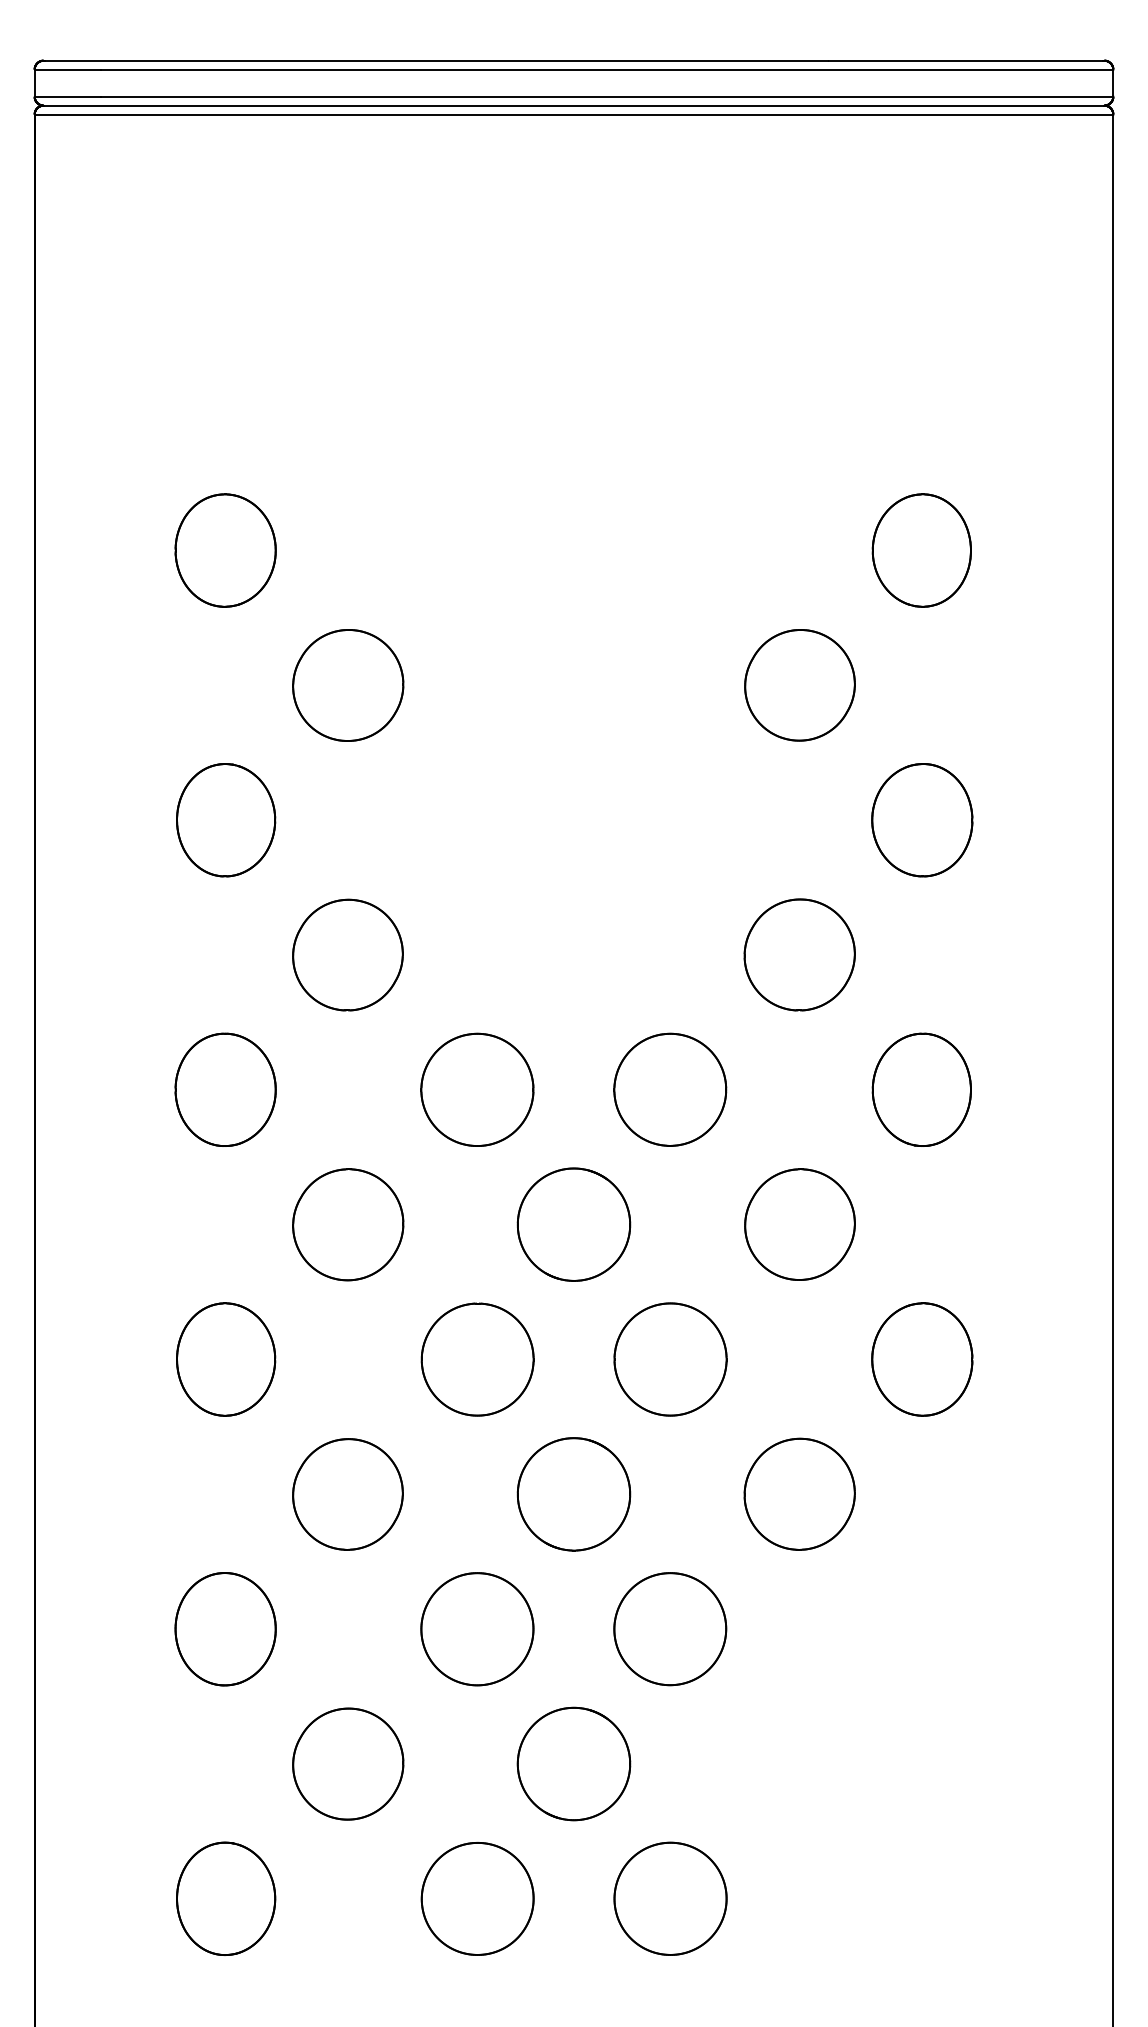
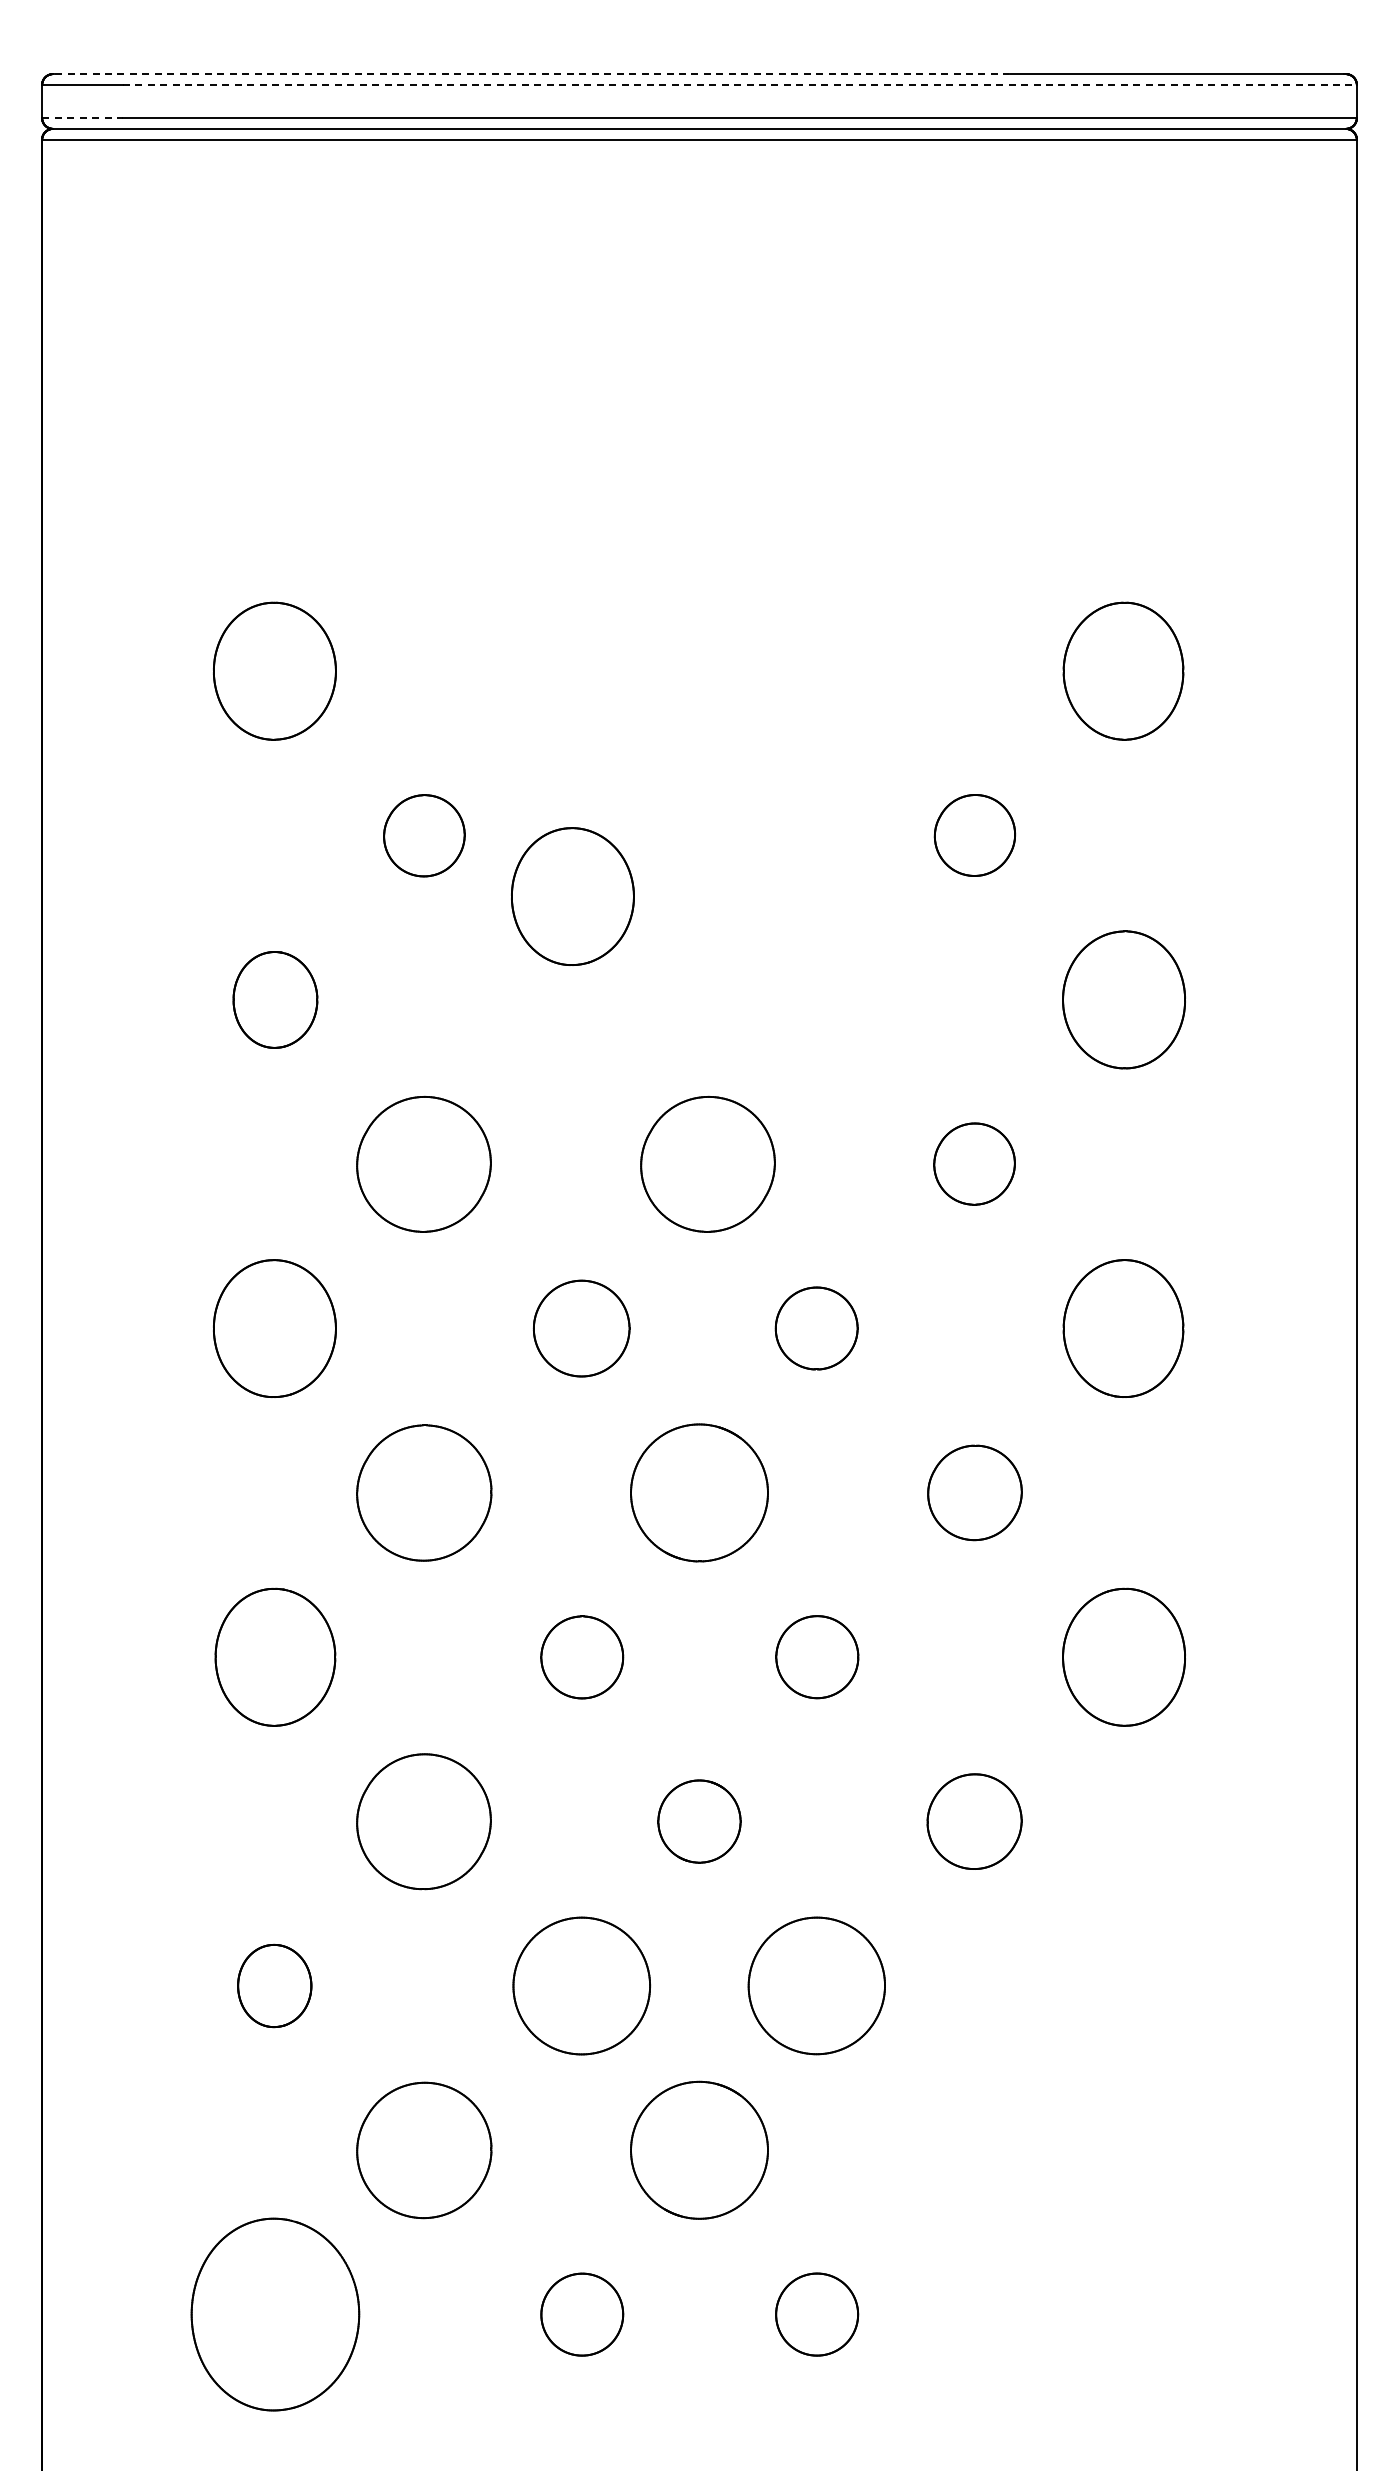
line: (436, 61) -> (532, 74), solid -> dashed
line: (607, 70) -> (740, 85), solid -> dashed
line: (67, 96) -> (82, 117), solid -> dashed
part: (348, 685) -> (424, 835), size x0.6
part: (799, 685) -> (974, 835), size x0.6
part: (469, 735) -> (572, 896), added
part: (226, 819) -> (275, 999), size x0.7
part: (799, 954) -> (974, 1163), size x0.6
part: (580, 955) -> (707, 1164), added
part: (477, 1089) -> (581, 1328), size x0.7
part: (669, 1089) -> (816, 1328), size x0.6
part: (799, 1224) -> (974, 1492), size x0.7
part: (670, 1358) -> (817, 1656), size x0.6
part: (478, 1359) -> (582, 1657), size x0.6
part: (574, 1494) -> (699, 1821), size x0.6
part: (799, 1494) -> (974, 1821), size x0.7
part: (225, 1628) -> (274, 1985), size x0.6
part: (226, 1898) -> (275, 2314), size x1.4
part: (478, 1898) -> (582, 2314), size x0.6
part: (669, 1898) -> (816, 2314), size x0.6

